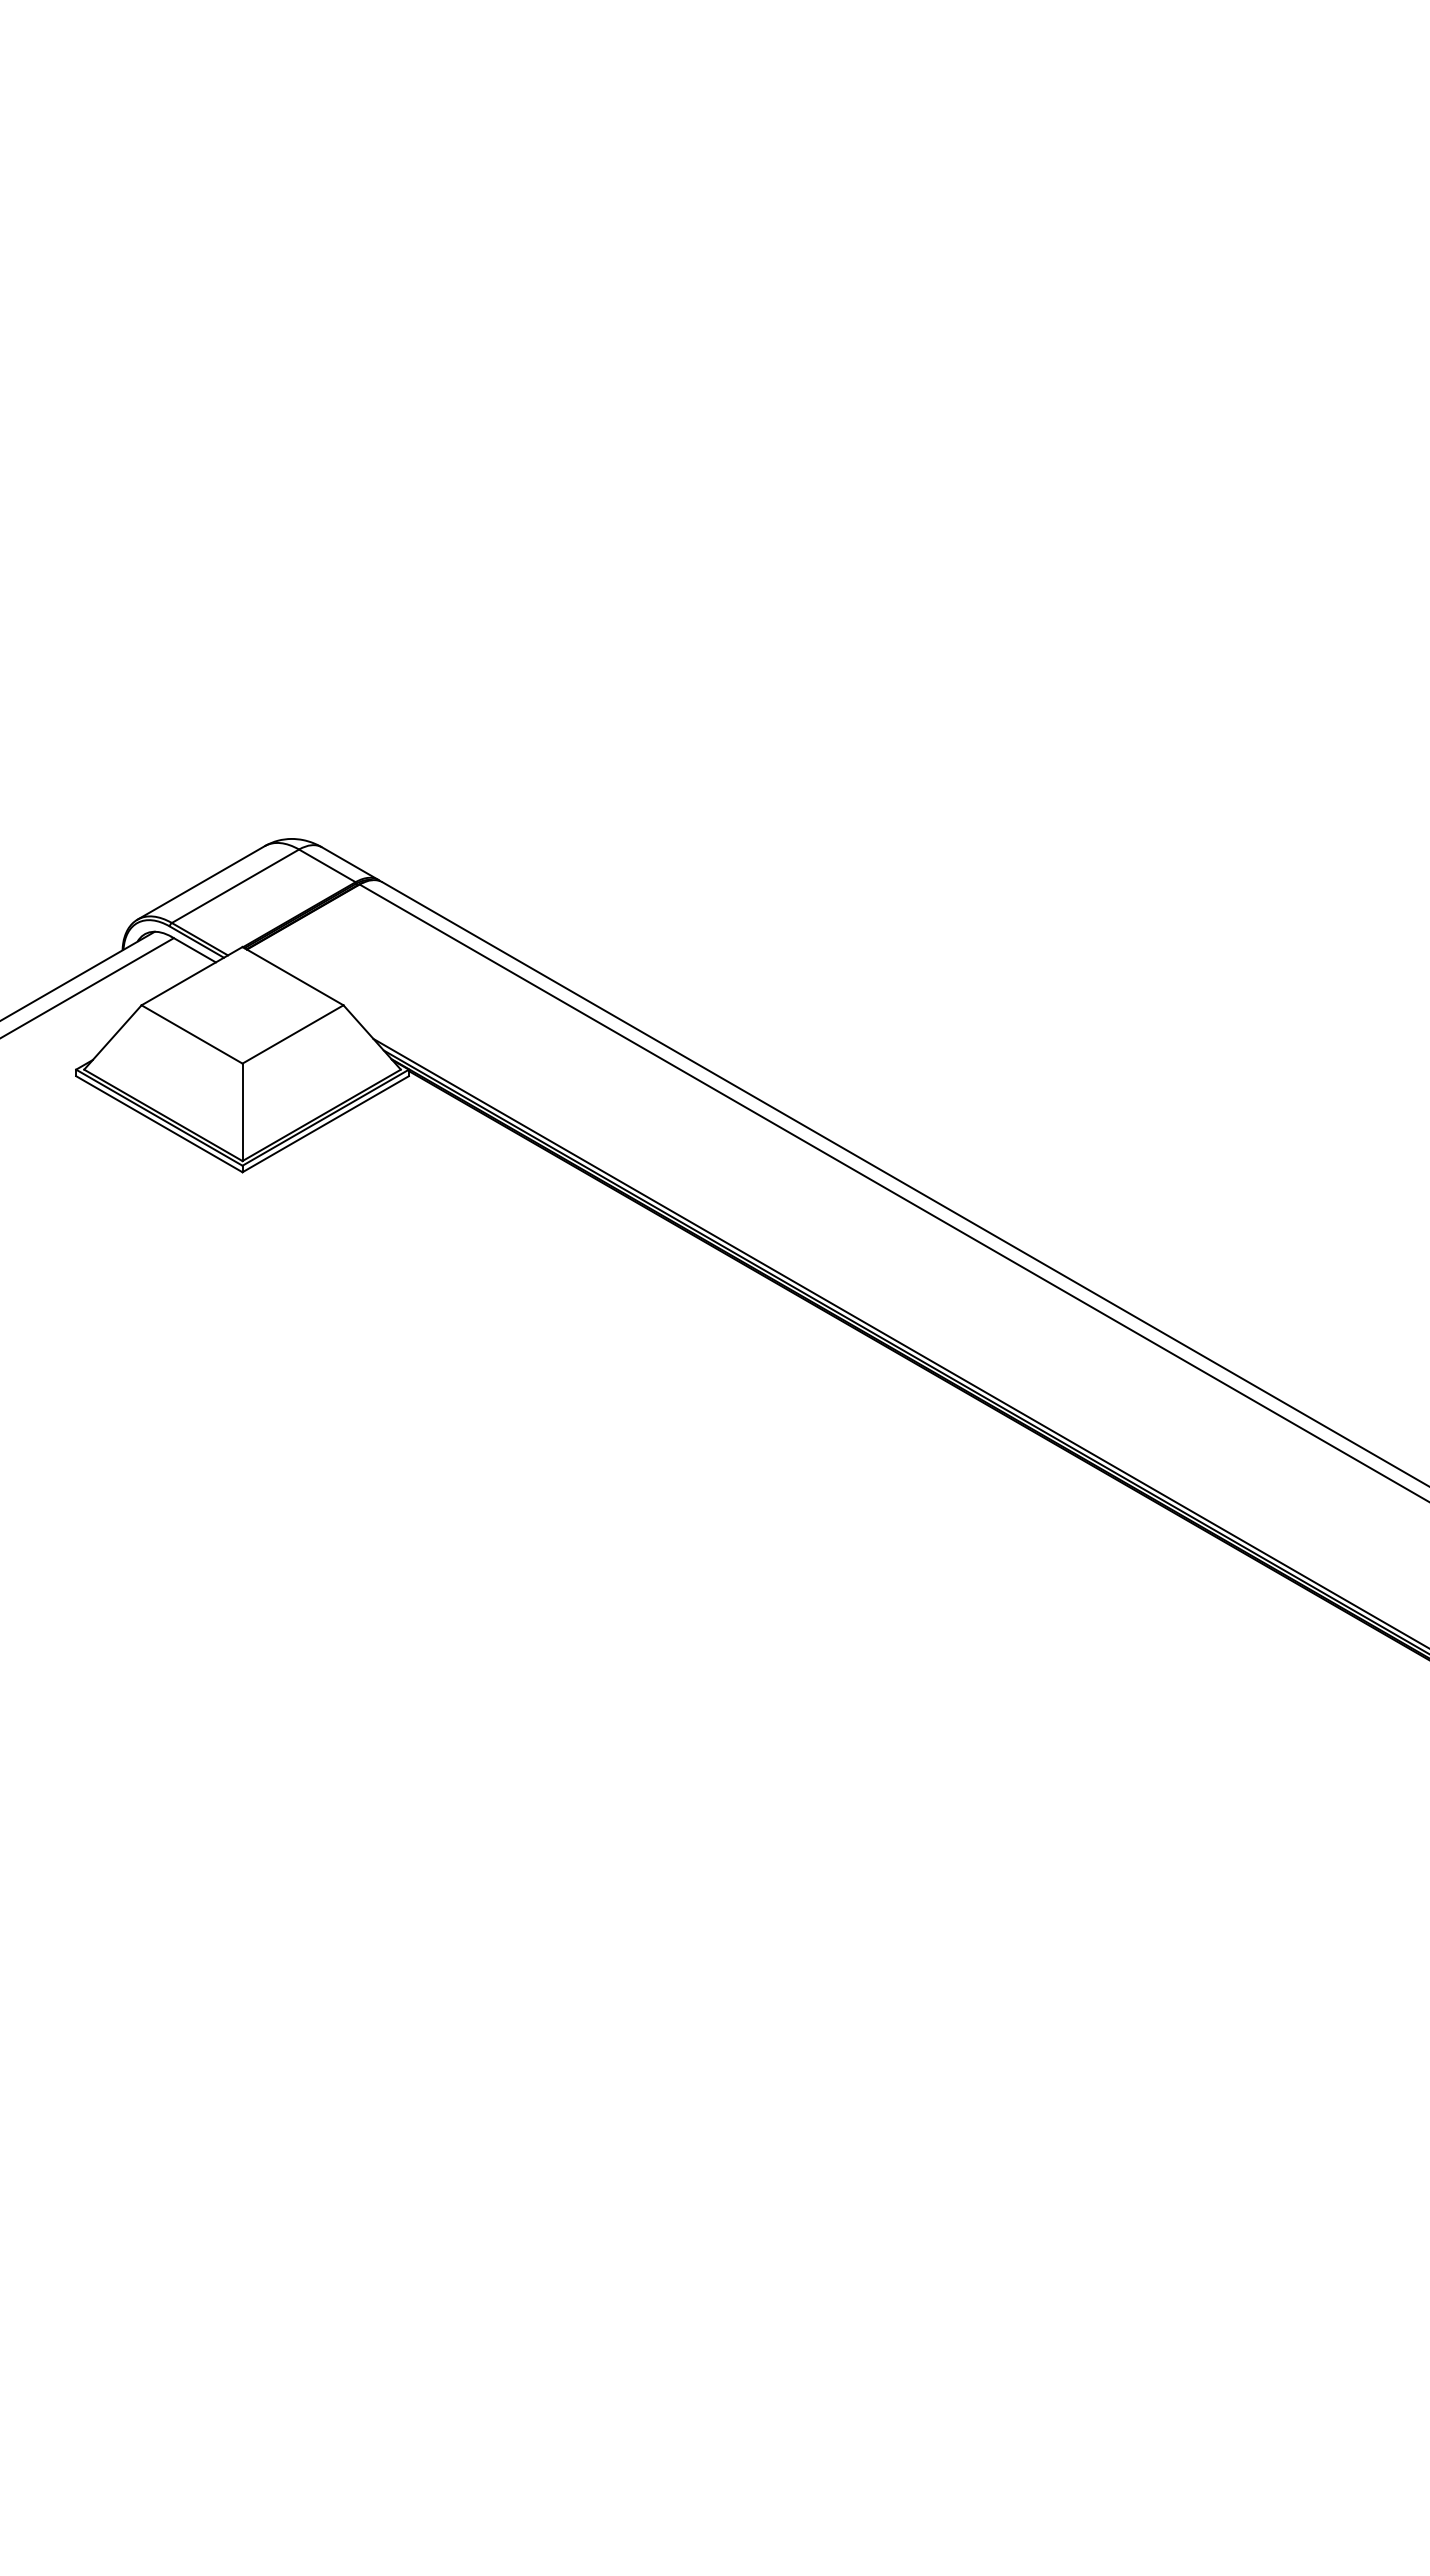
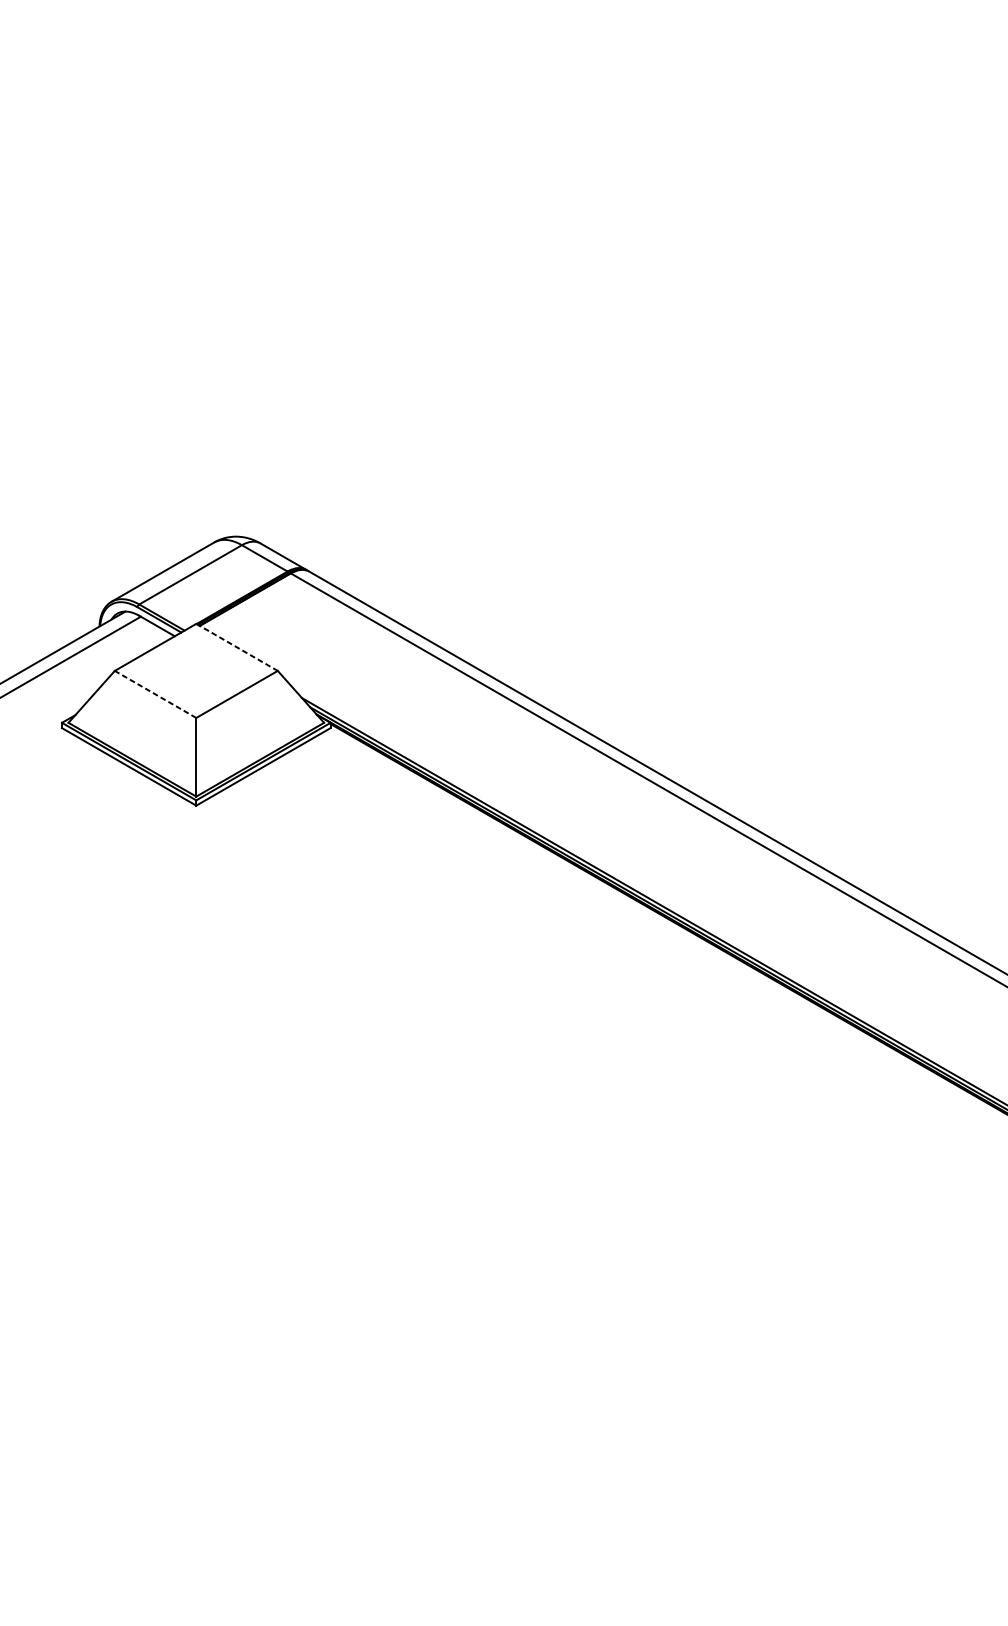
line: (293, 976) -> (237, 647), solid -> dashed
line: (191, 1034) -> (155, 694), solid -> dashed

